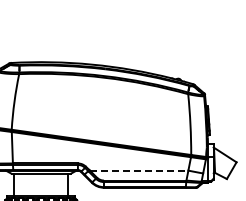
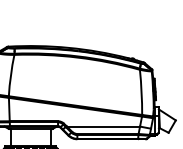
line: (139, 170) -> (103, 126), dashed -> solid

